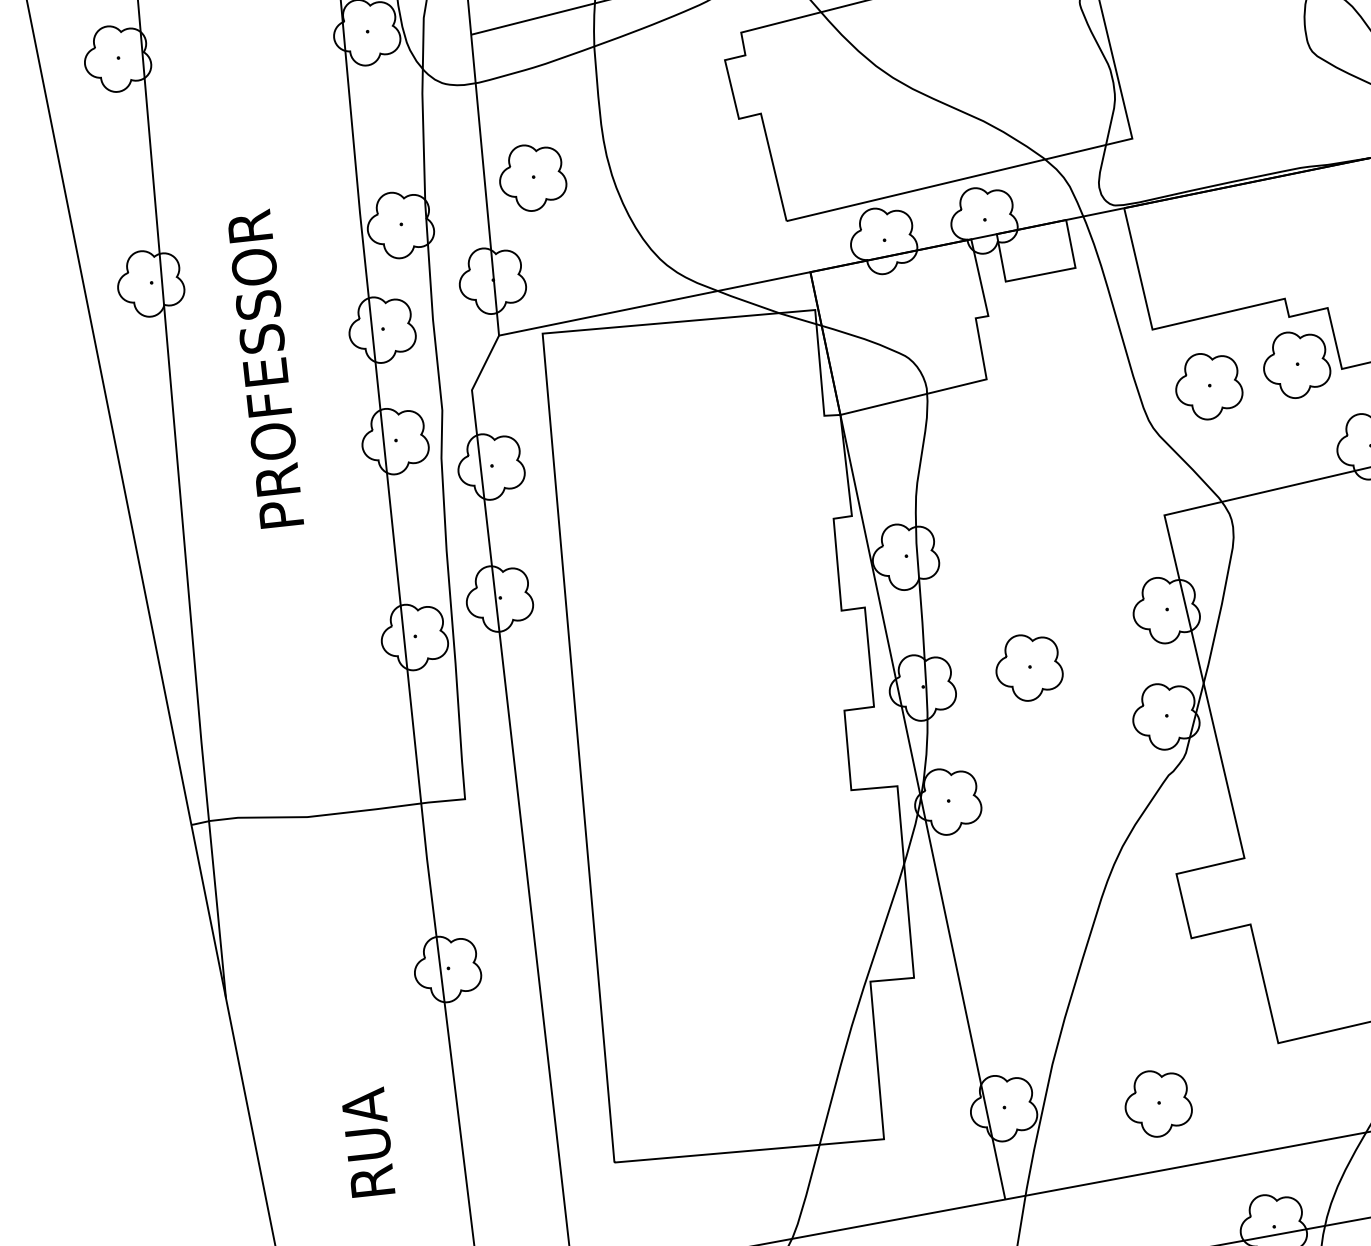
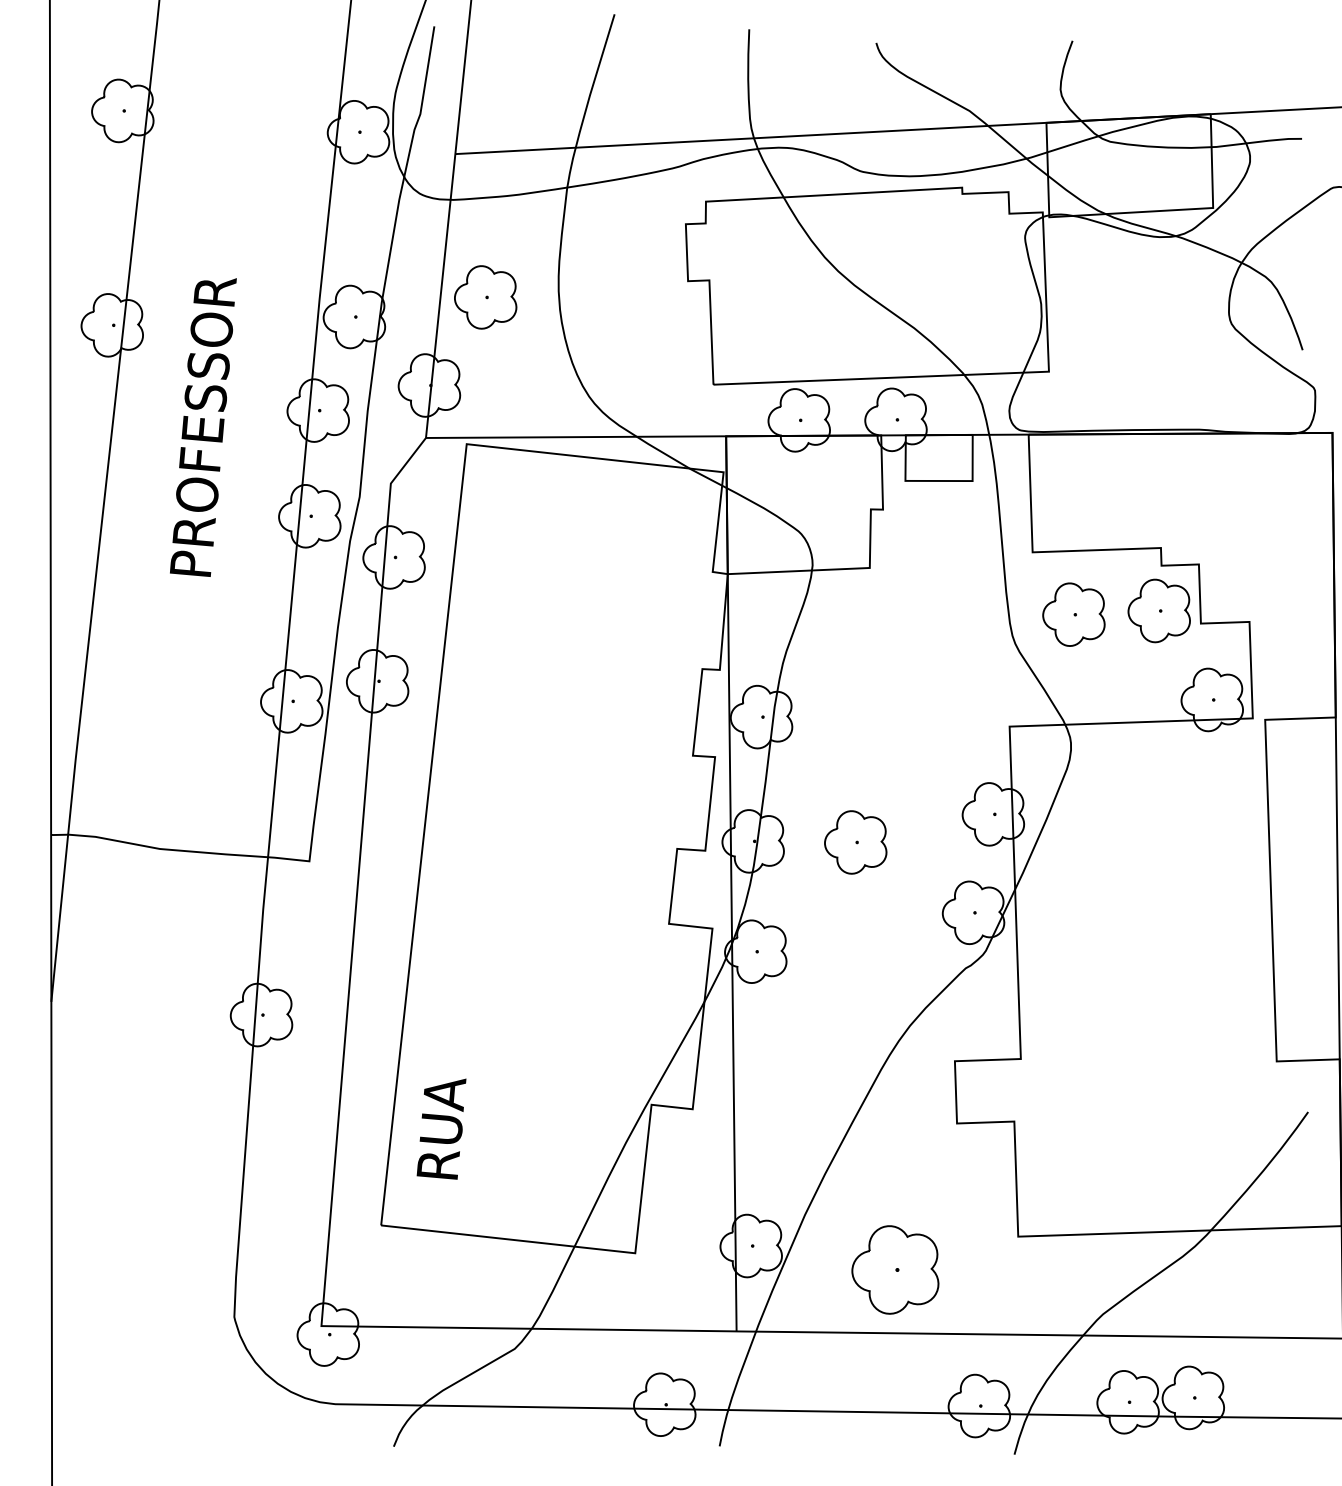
part: (1157, 1103) -> (895, 1270), size x1.4
text: (368, 1143) -> (441, 1128), moved

